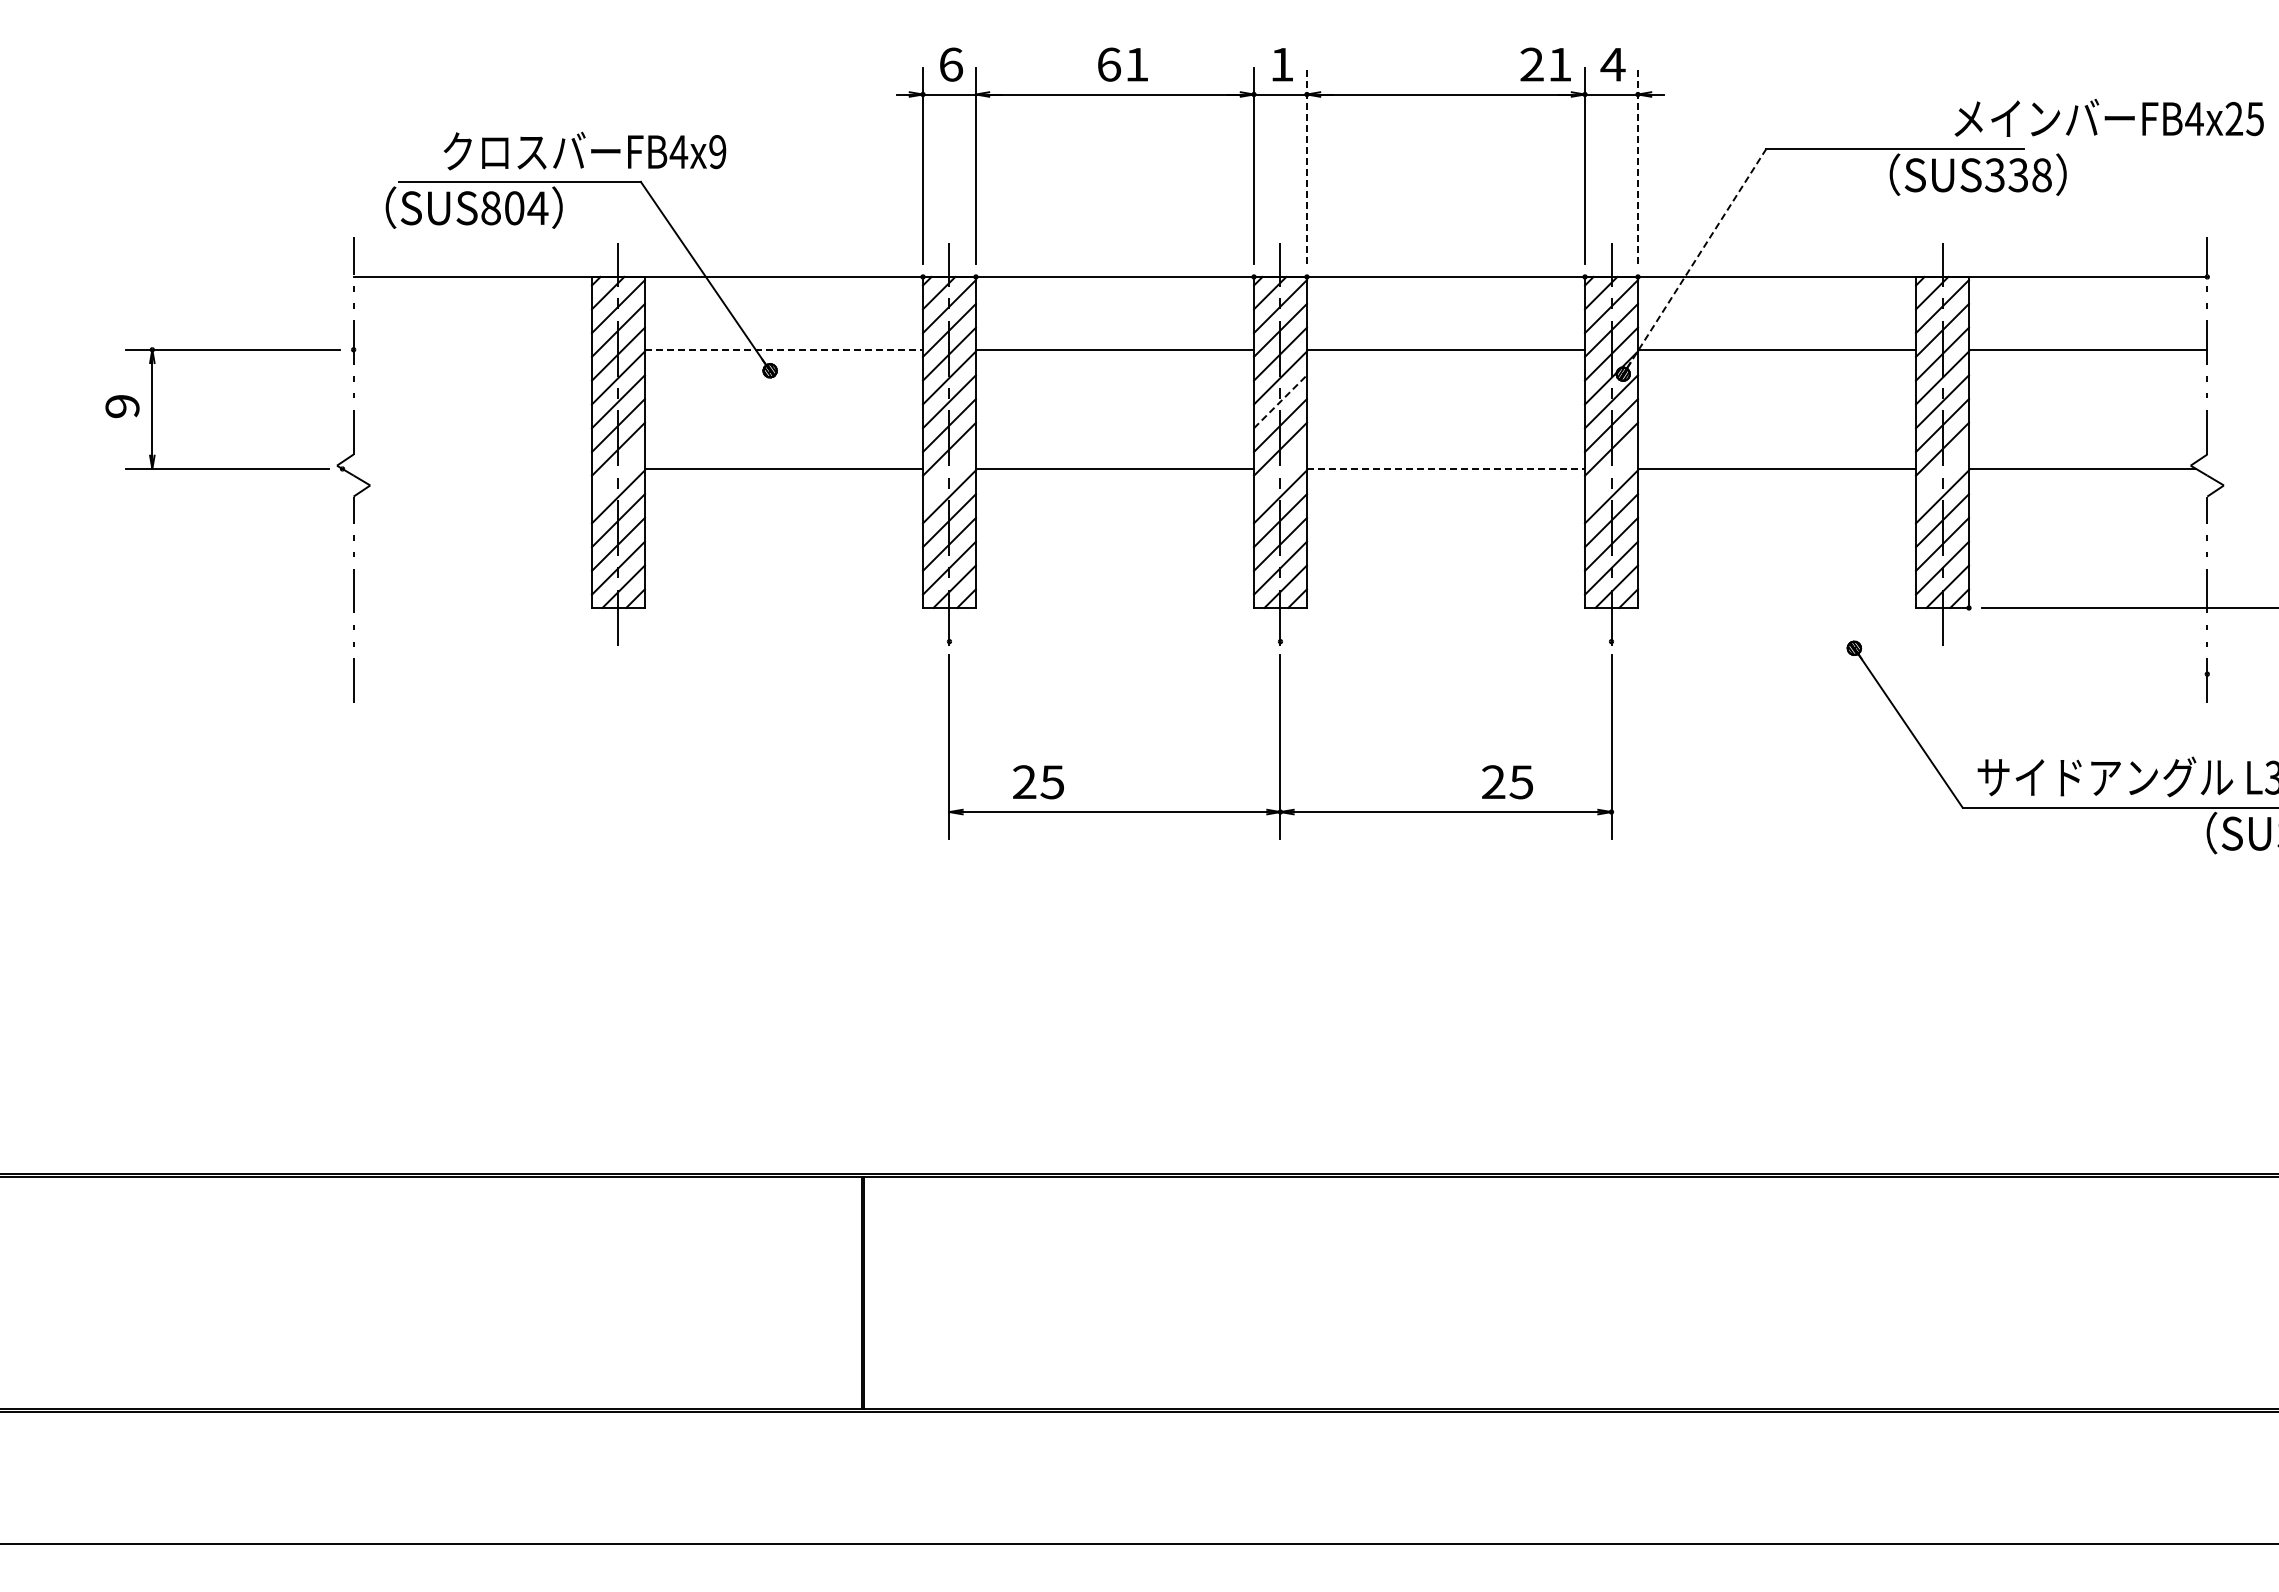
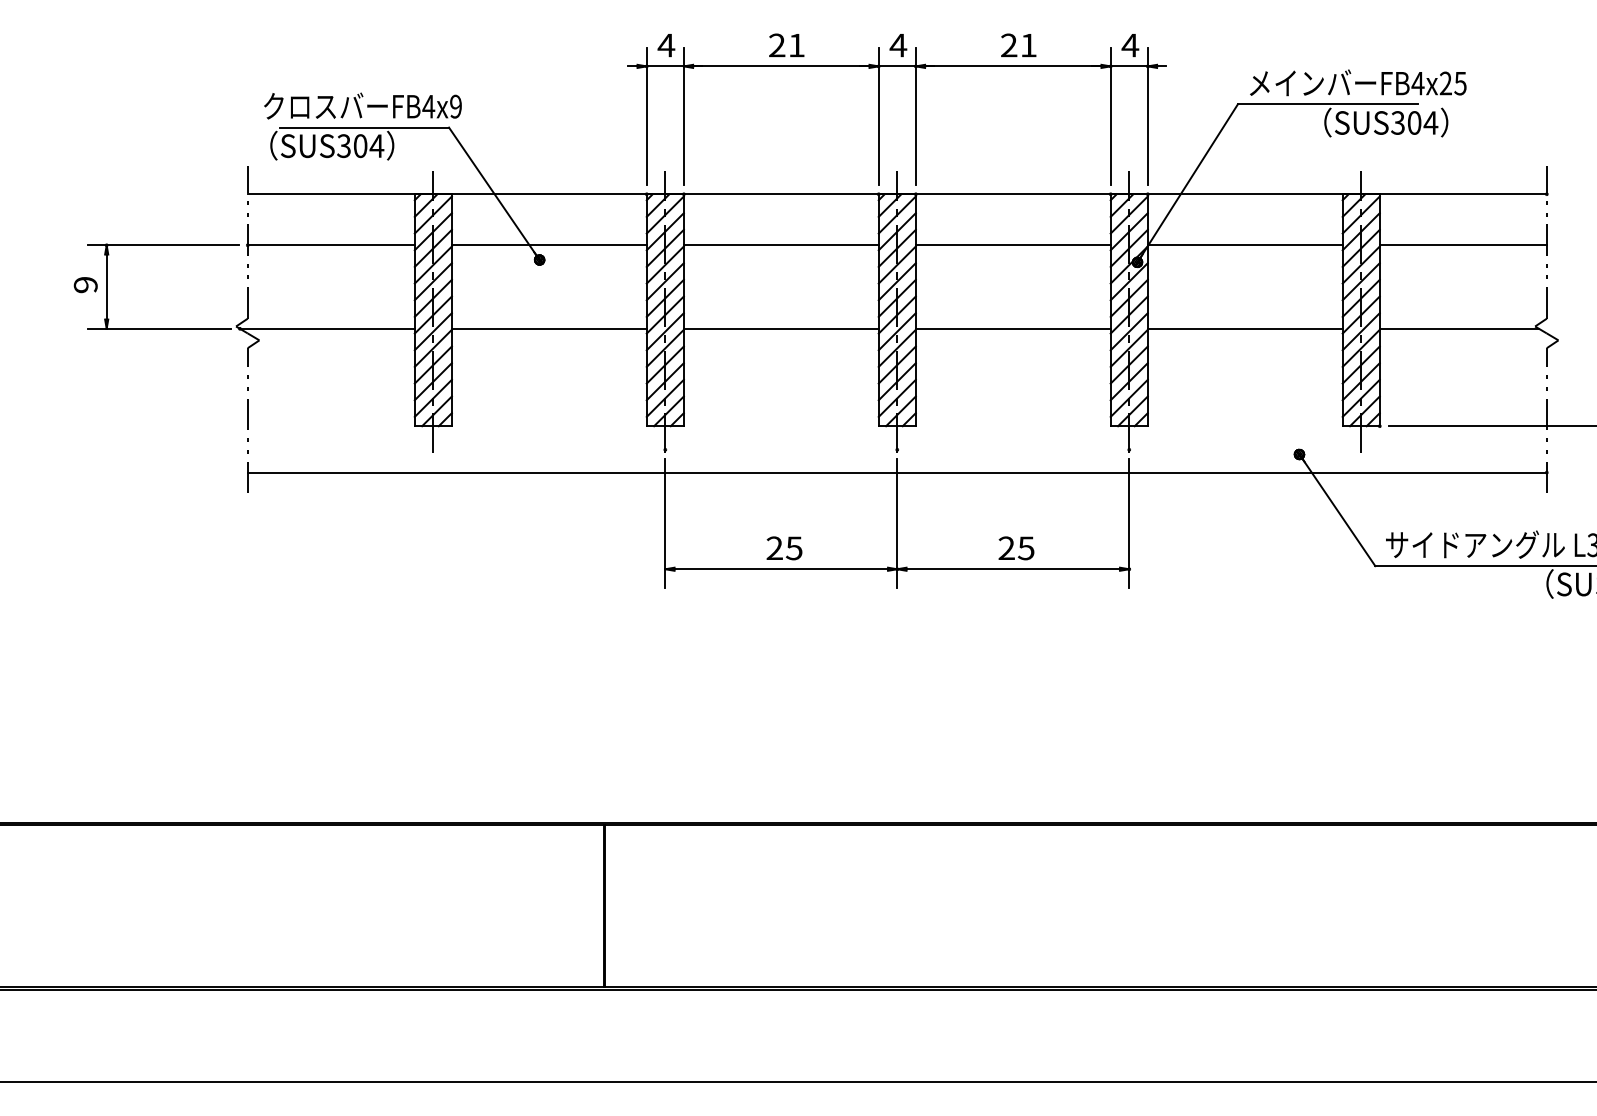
text: (950, 64) -> (666, 45), 6 -> 4
text: (1109, 64) -> (777, 45), 61 -> 21
text: (1281, 64) -> (898, 45), 1 -> 4
text: (1545, 64) -> (1018, 45), moved
text: (2108, 117) -> (1357, 82), moved
text: (585, 150) -> (363, 105), moved
line: (1306, 165) -> (915, 116), dashed -> solid
line: (1637, 165) -> (1147, 116), dashed -> solid
text: (2030, 175) -> (1422, 123), SUS338 -> SUS304
text: (490, 208) -> (343, 146), SUS804 -> SUS304
line: (1695, 260) -> (1188, 182), dashed -> solid
line: (472, 349) -> (331, 245), added
line: (784, 349) -> (549, 245), dashed -> solid
line: (1280, 401) -> (897, 281), dashed -> solid
line: (466, 468) -> (326, 328), added
line: (1446, 468) -> (1013, 328), dashed -> solid
line: (617, 472) -> (432, 331), added
line: (948, 472) -> (664, 331), added
line: (1280, 472) -> (897, 331), added
line: (1611, 472) -> (1129, 331), added
line: (1942, 472) -> (1361, 331), added
line: (1280, 674) -> (897, 472), added
text: (1038, 782) -> (784, 548), moved
text: (1507, 782) -> (1016, 548), moved

